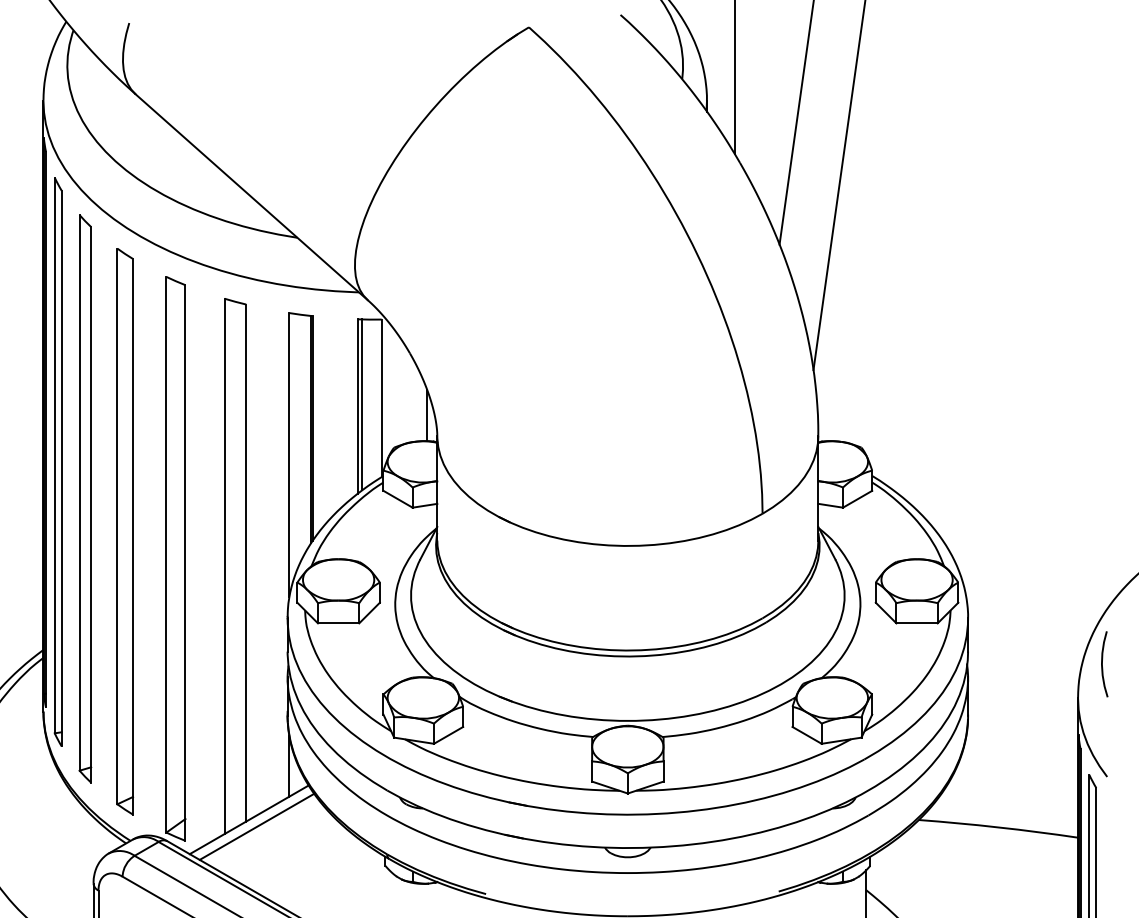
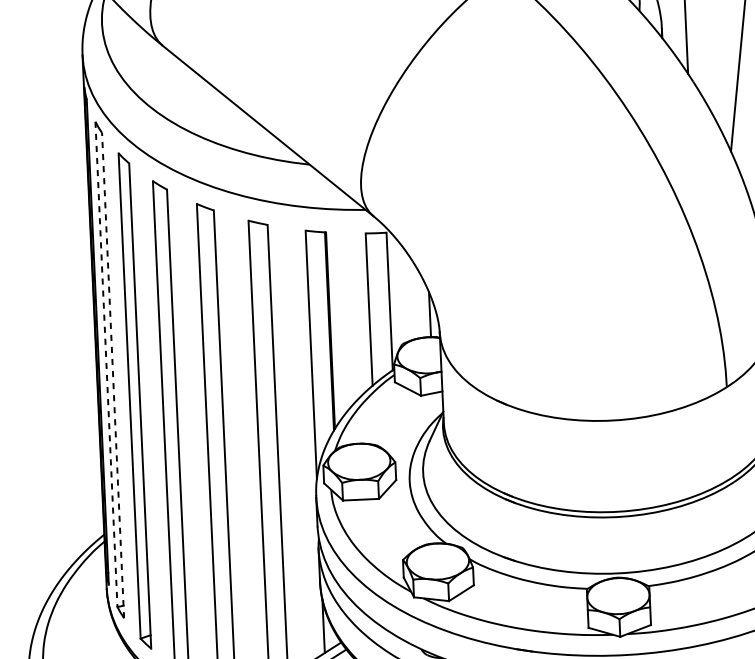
line: (362, 404) -> (373, 307), removed
line: (54, 455) -> (106, 364), solid -> dashed
line: (61, 468) -> (112, 375), solid -> dashed

